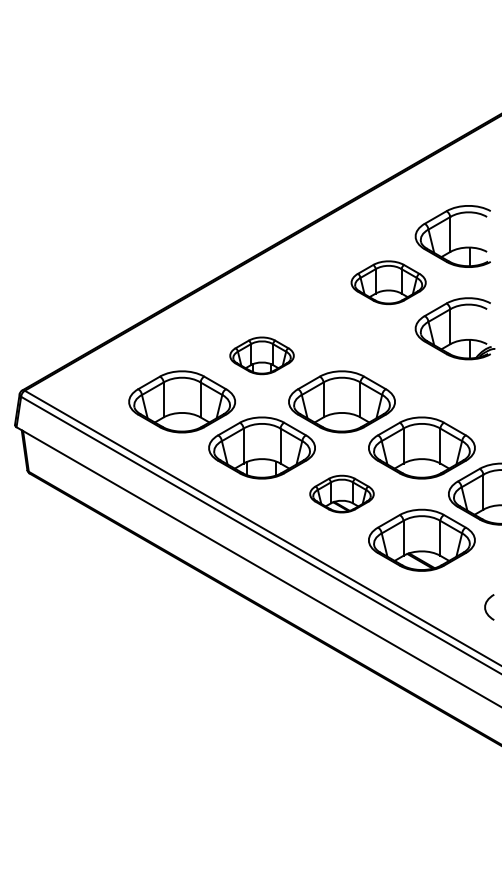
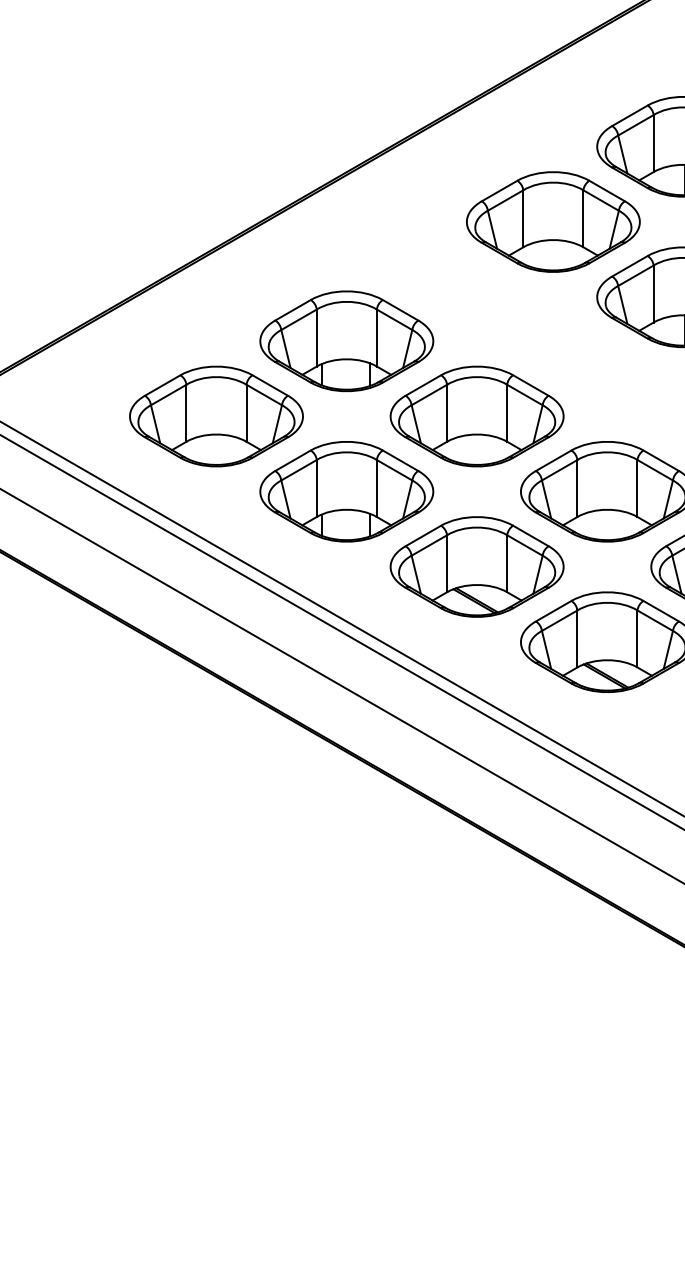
part: (388, 282) -> (552, 221), size x1.43
part: (261, 355) -> (345, 340), size x1.67
part: (341, 493) -> (476, 565), size x1.67

